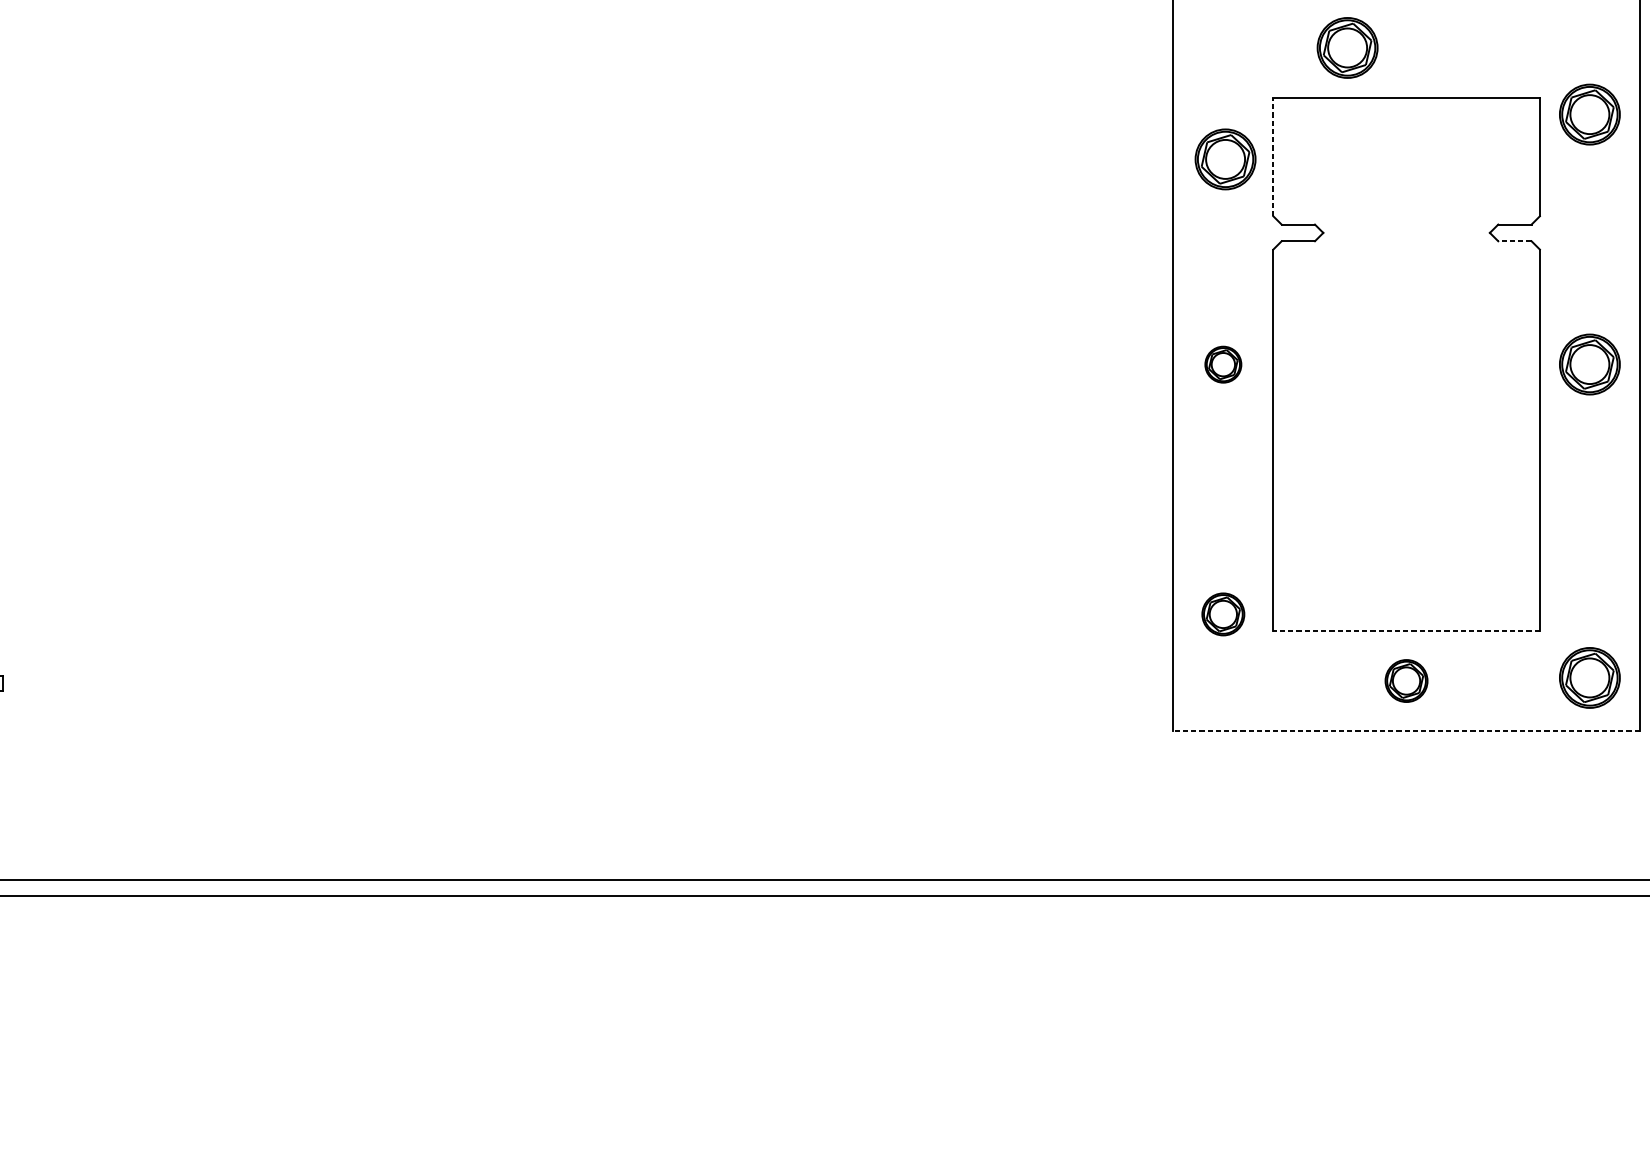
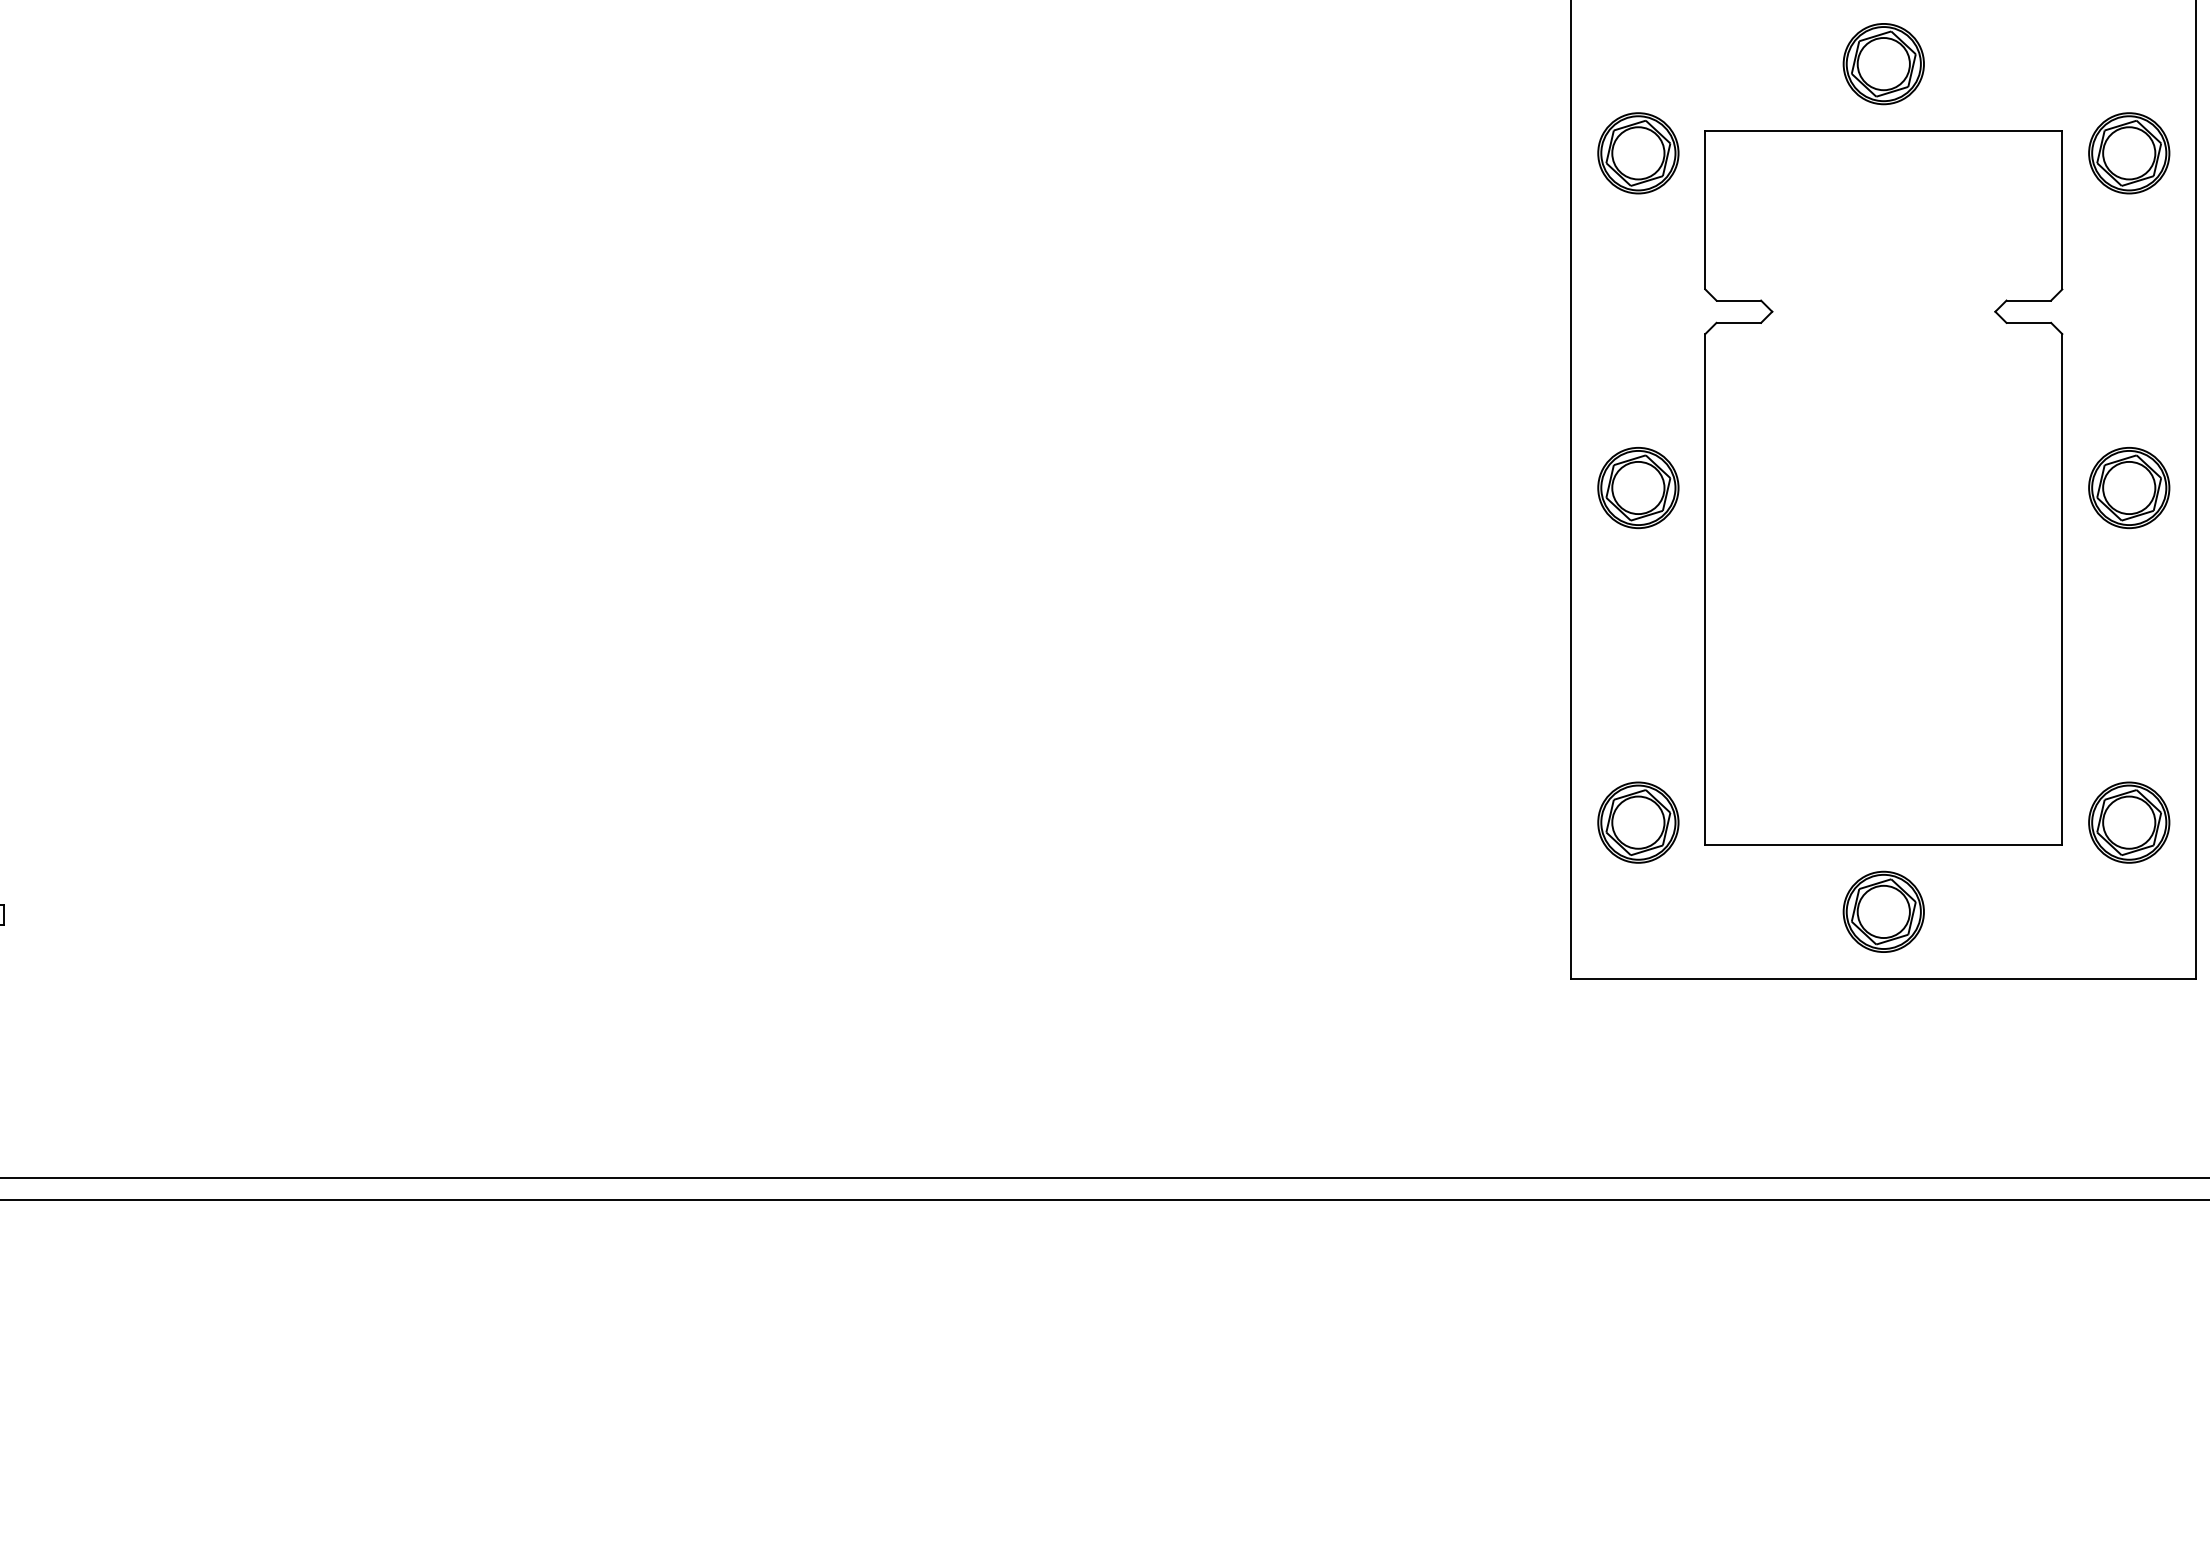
part: (1347, 48) -> (1883, 64), moved
line: (1273, 156) -> (1705, 209), dashed -> solid
part: (1225, 159) -> (1638, 153), moved
line: (1514, 240) -> (2028, 322), dashed -> solid
part: (1223, 364) -> (1638, 488), size x1.67
part: (1223, 614) -> (1638, 822), size x1.43
line: (1406, 630) -> (1883, 844), dashed -> solid
part: (1590, 677) -> (2129, 822), moved
part: (1406, 680) -> (1883, 911), size x1.43
line: (1406, 730) -> (1883, 978), dashed -> solid

